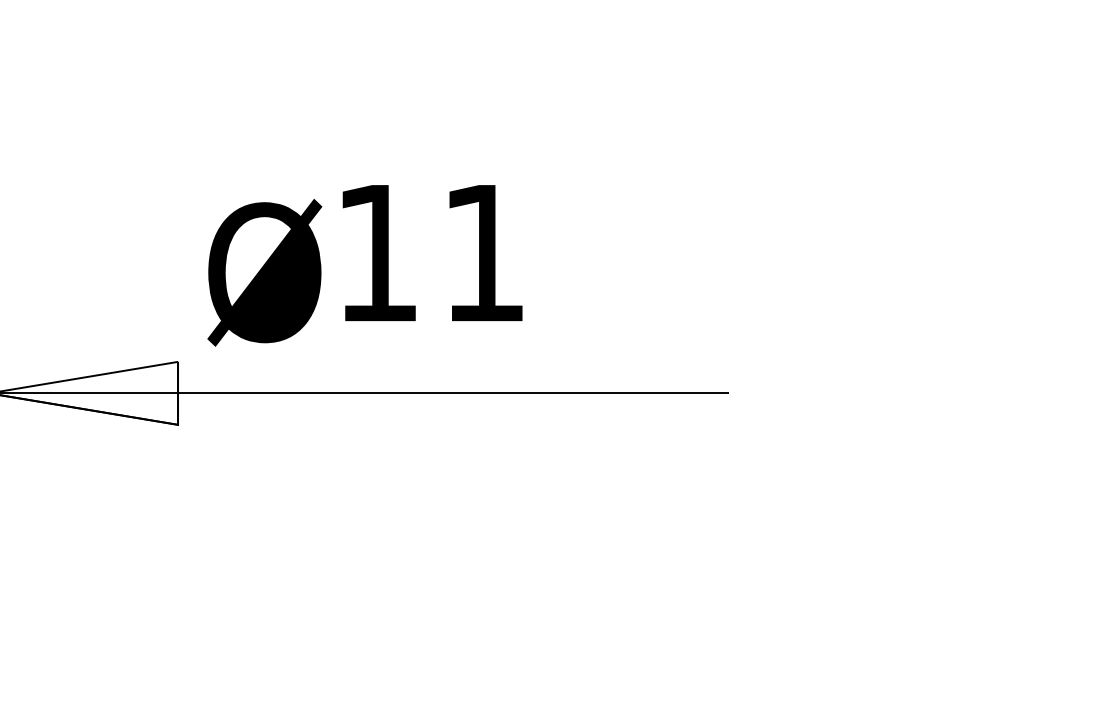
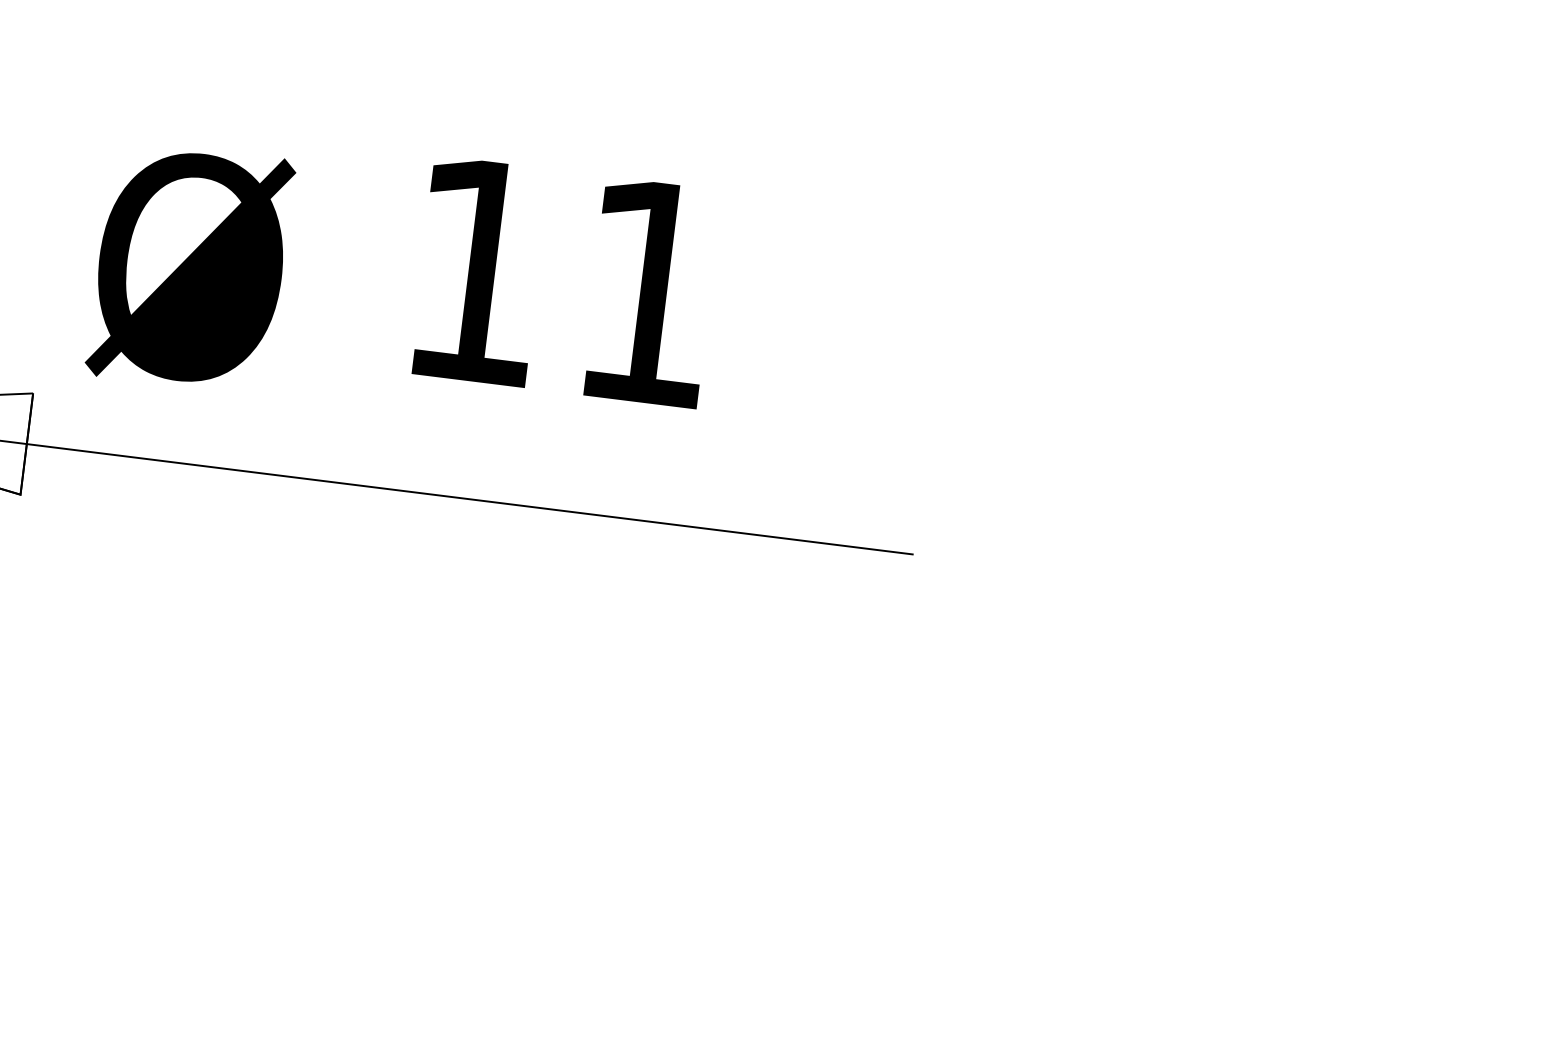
text: (432, 252) -> (565, 281), moved

